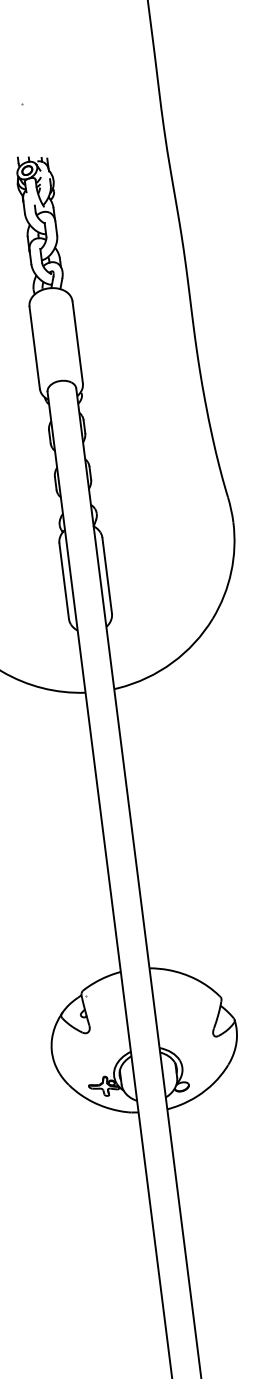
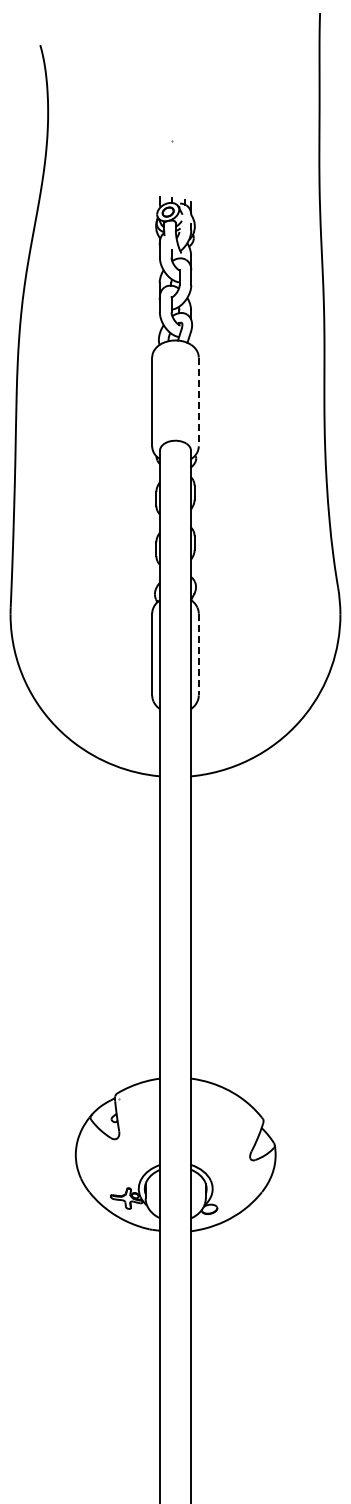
line: (77, 342) -> (198, 402), solid -> dashed
line: (106, 575) -> (198, 654), solid -> dashed

